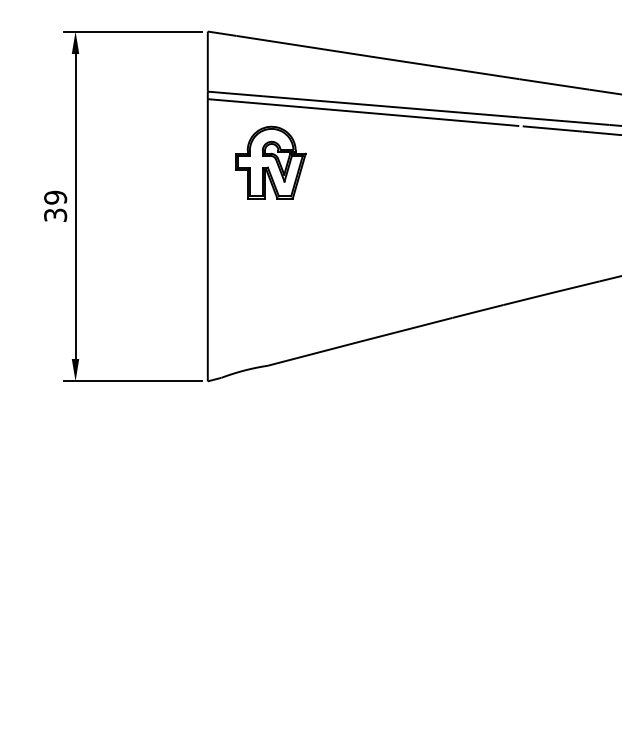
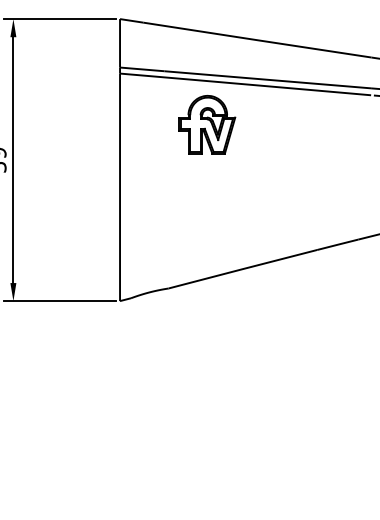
part: (270, 162) -> (206, 124), moved

